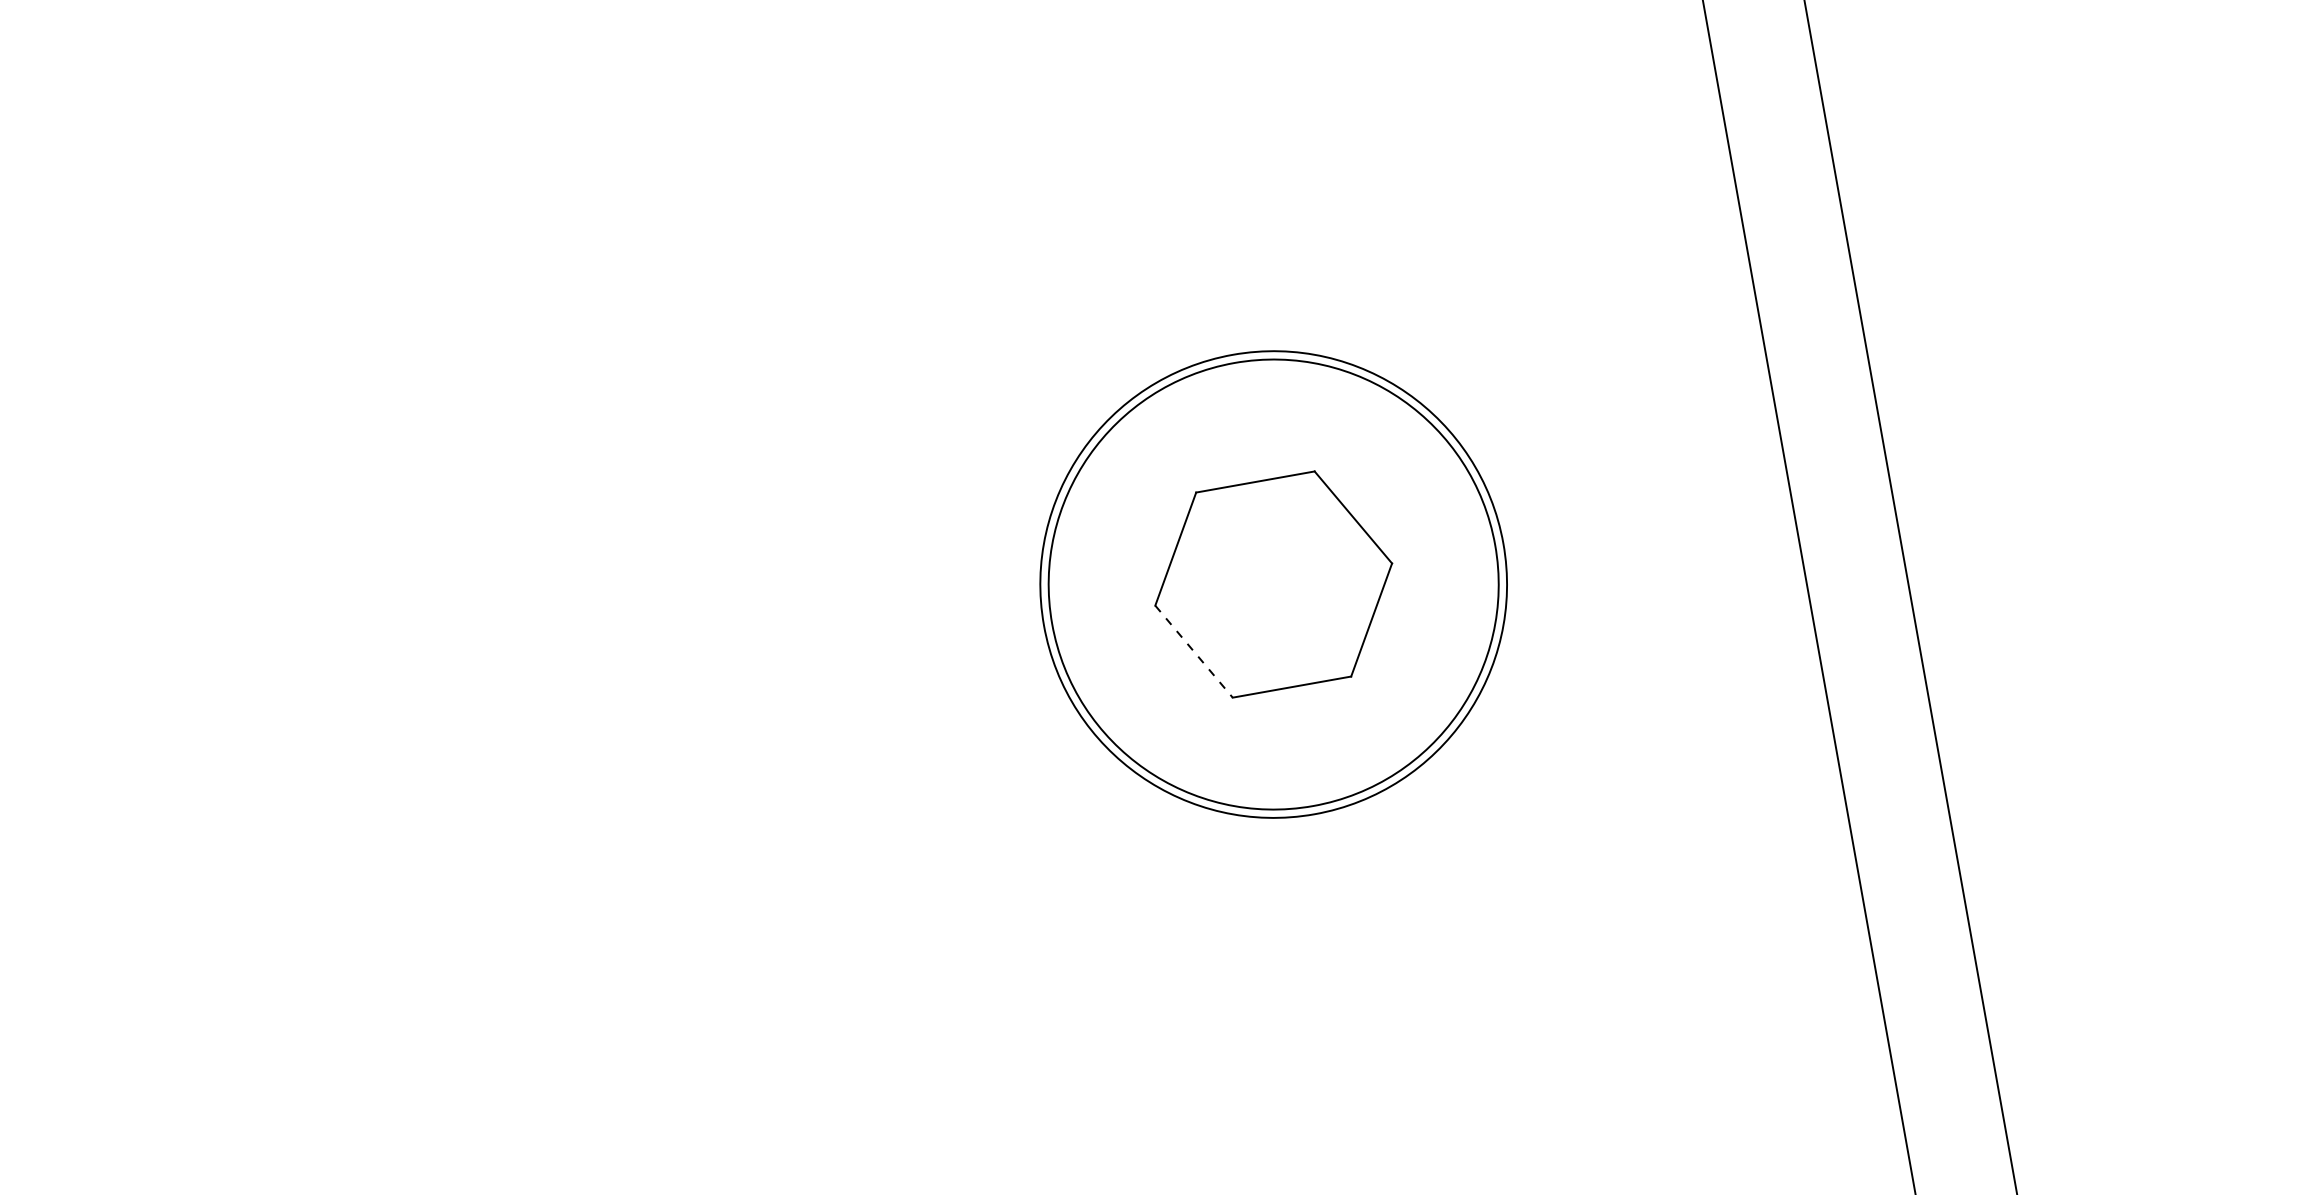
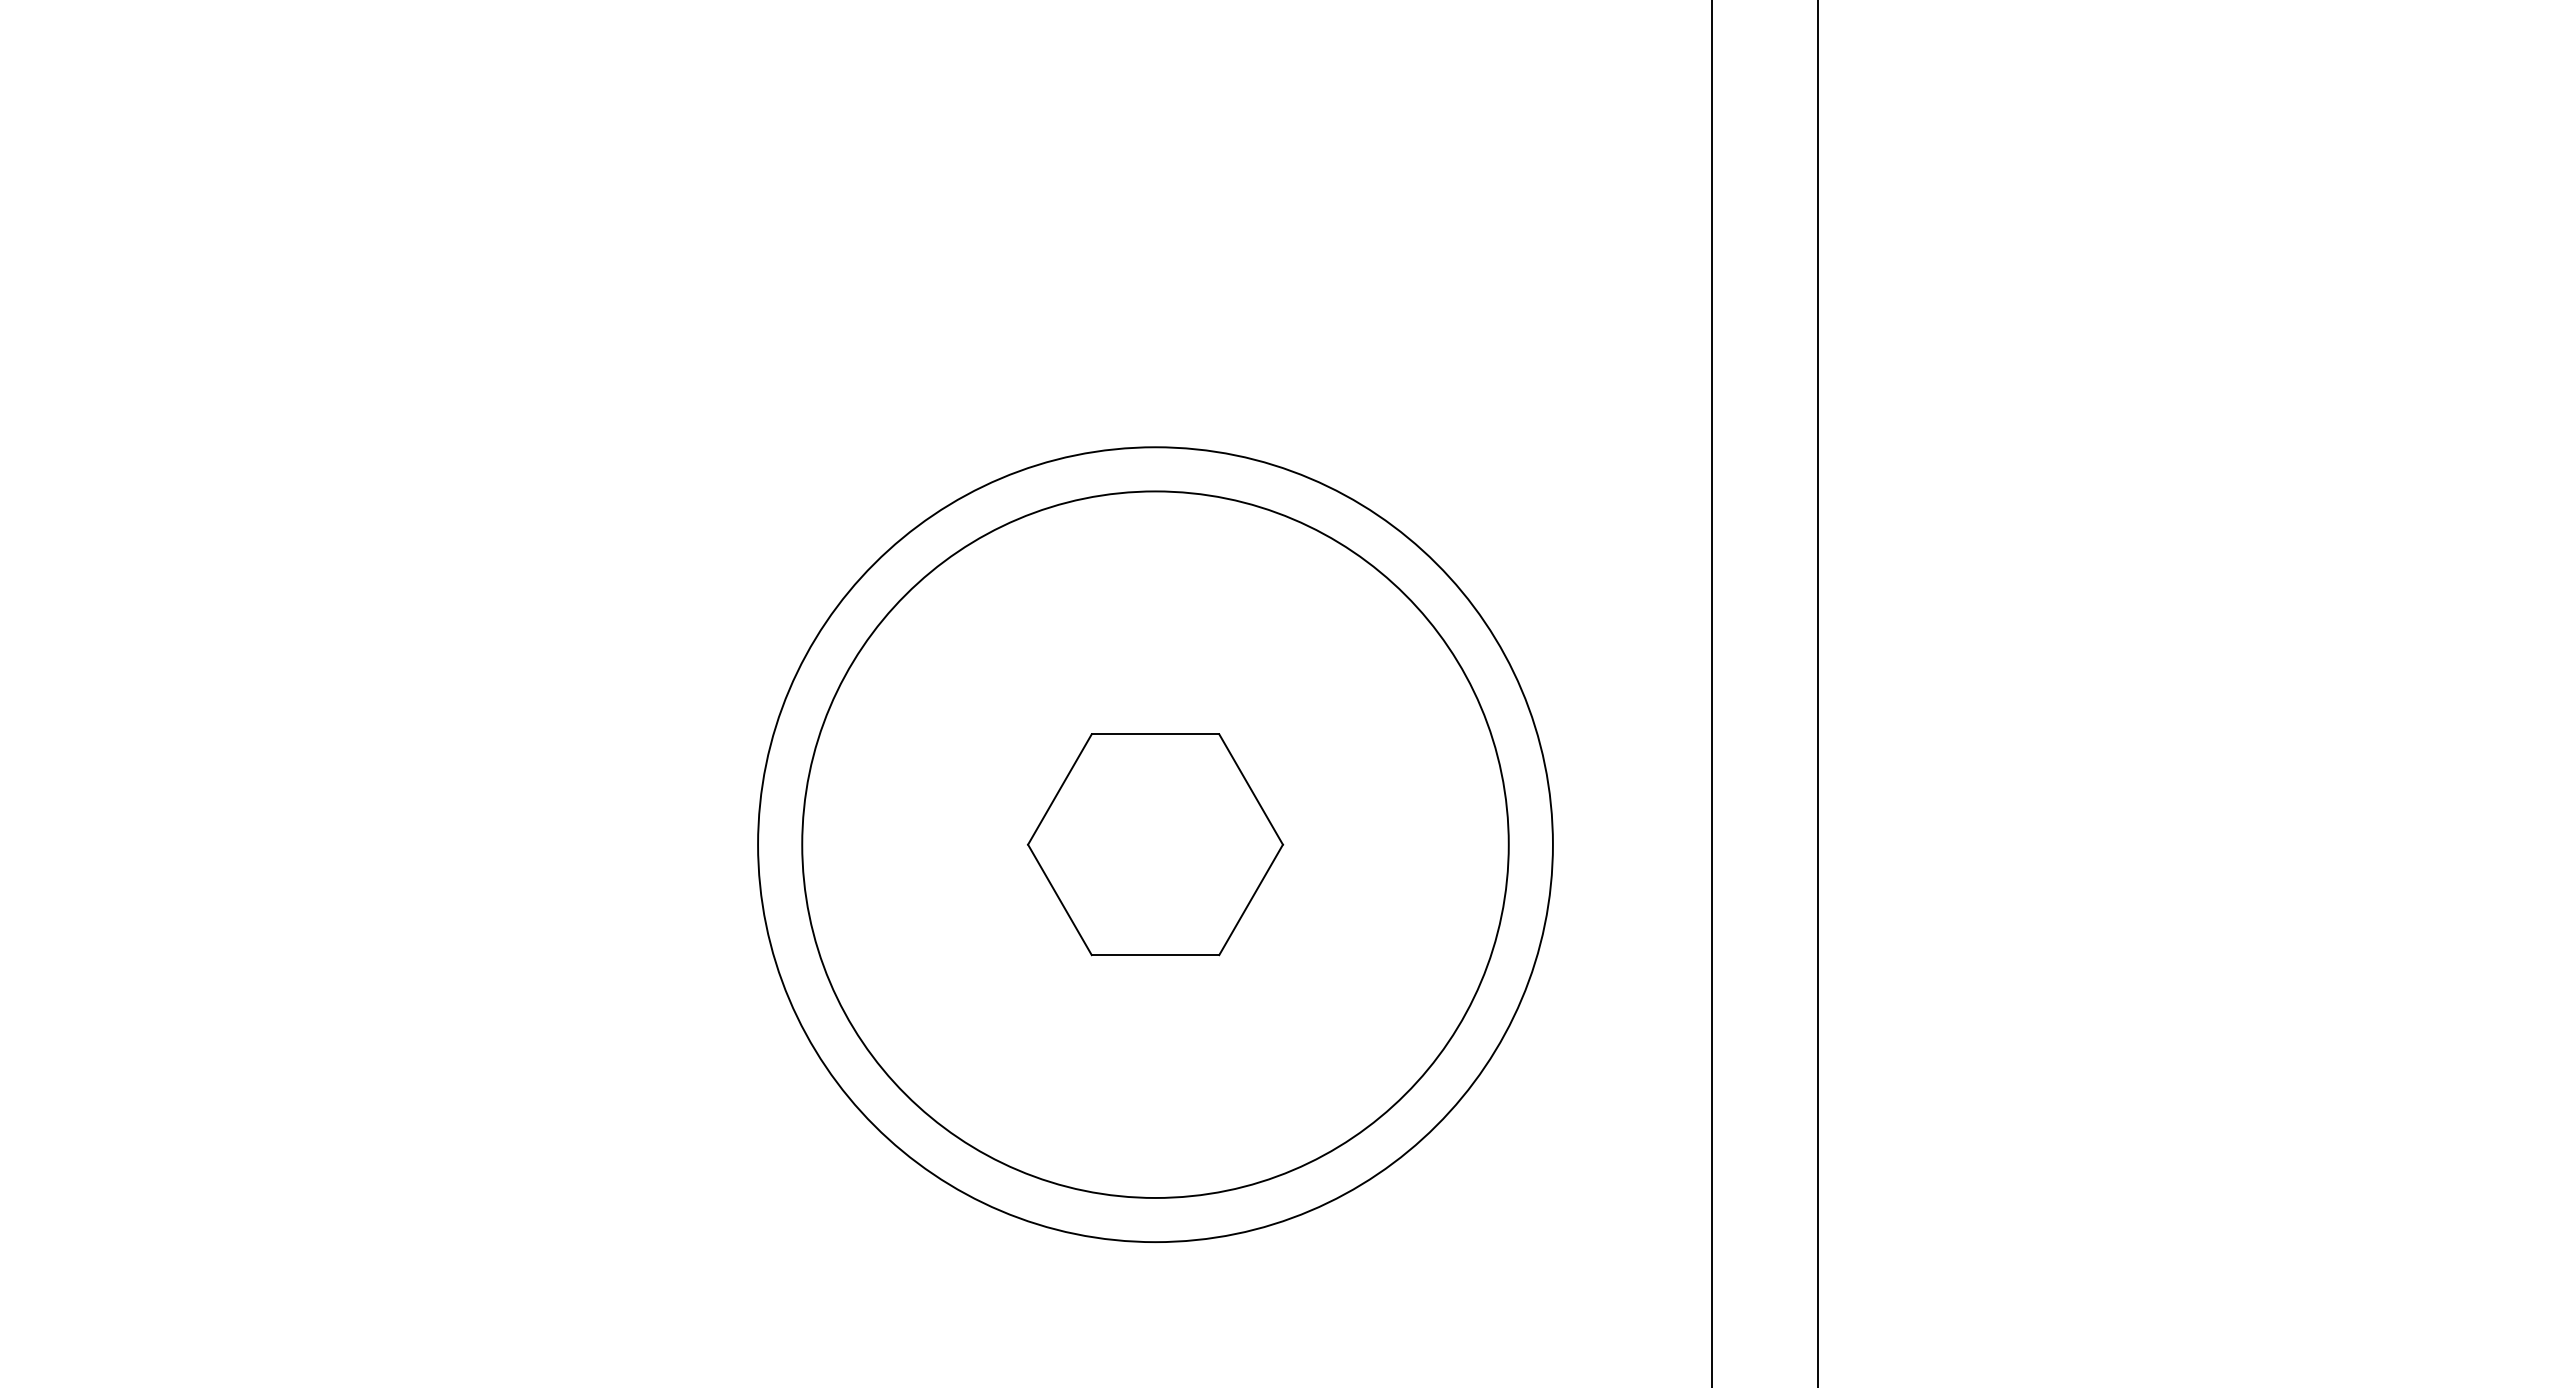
circle: (1273, 584) -> (1155, 844), size x1.43
circle: (1273, 584) -> (1155, 844), size x1.67
line: (1193, 651) -> (1059, 899), dashed -> solid

